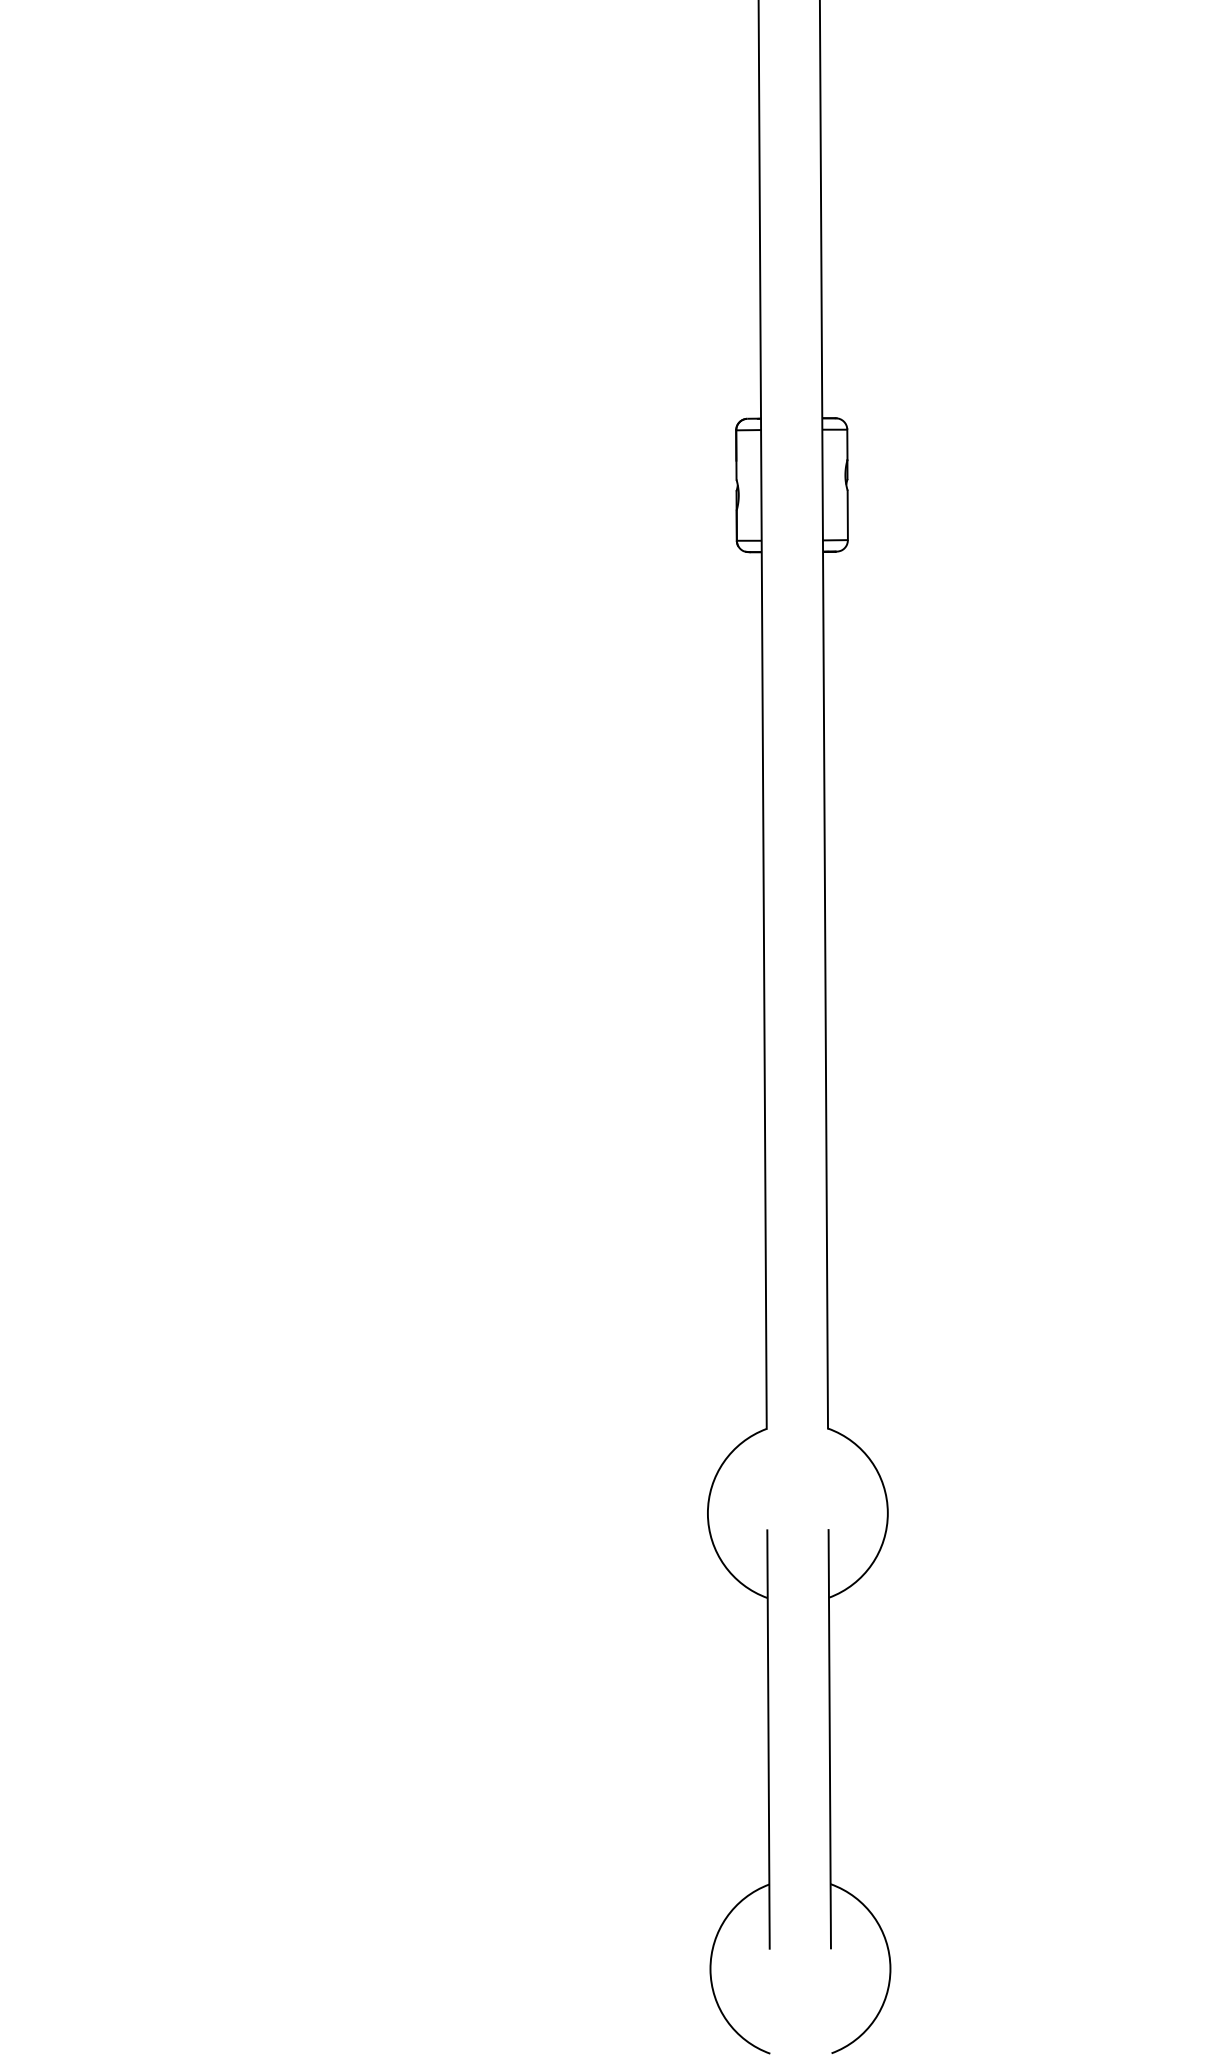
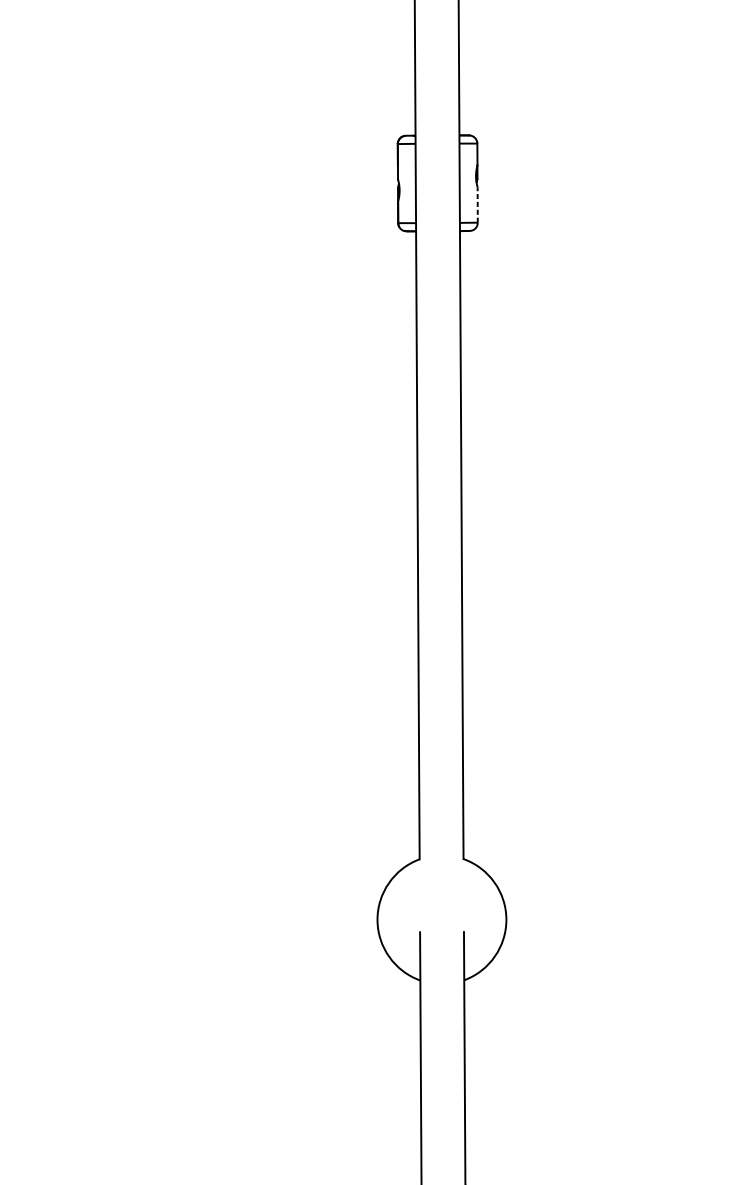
line: (847, 515) -> (477, 205), solid -> dashed

